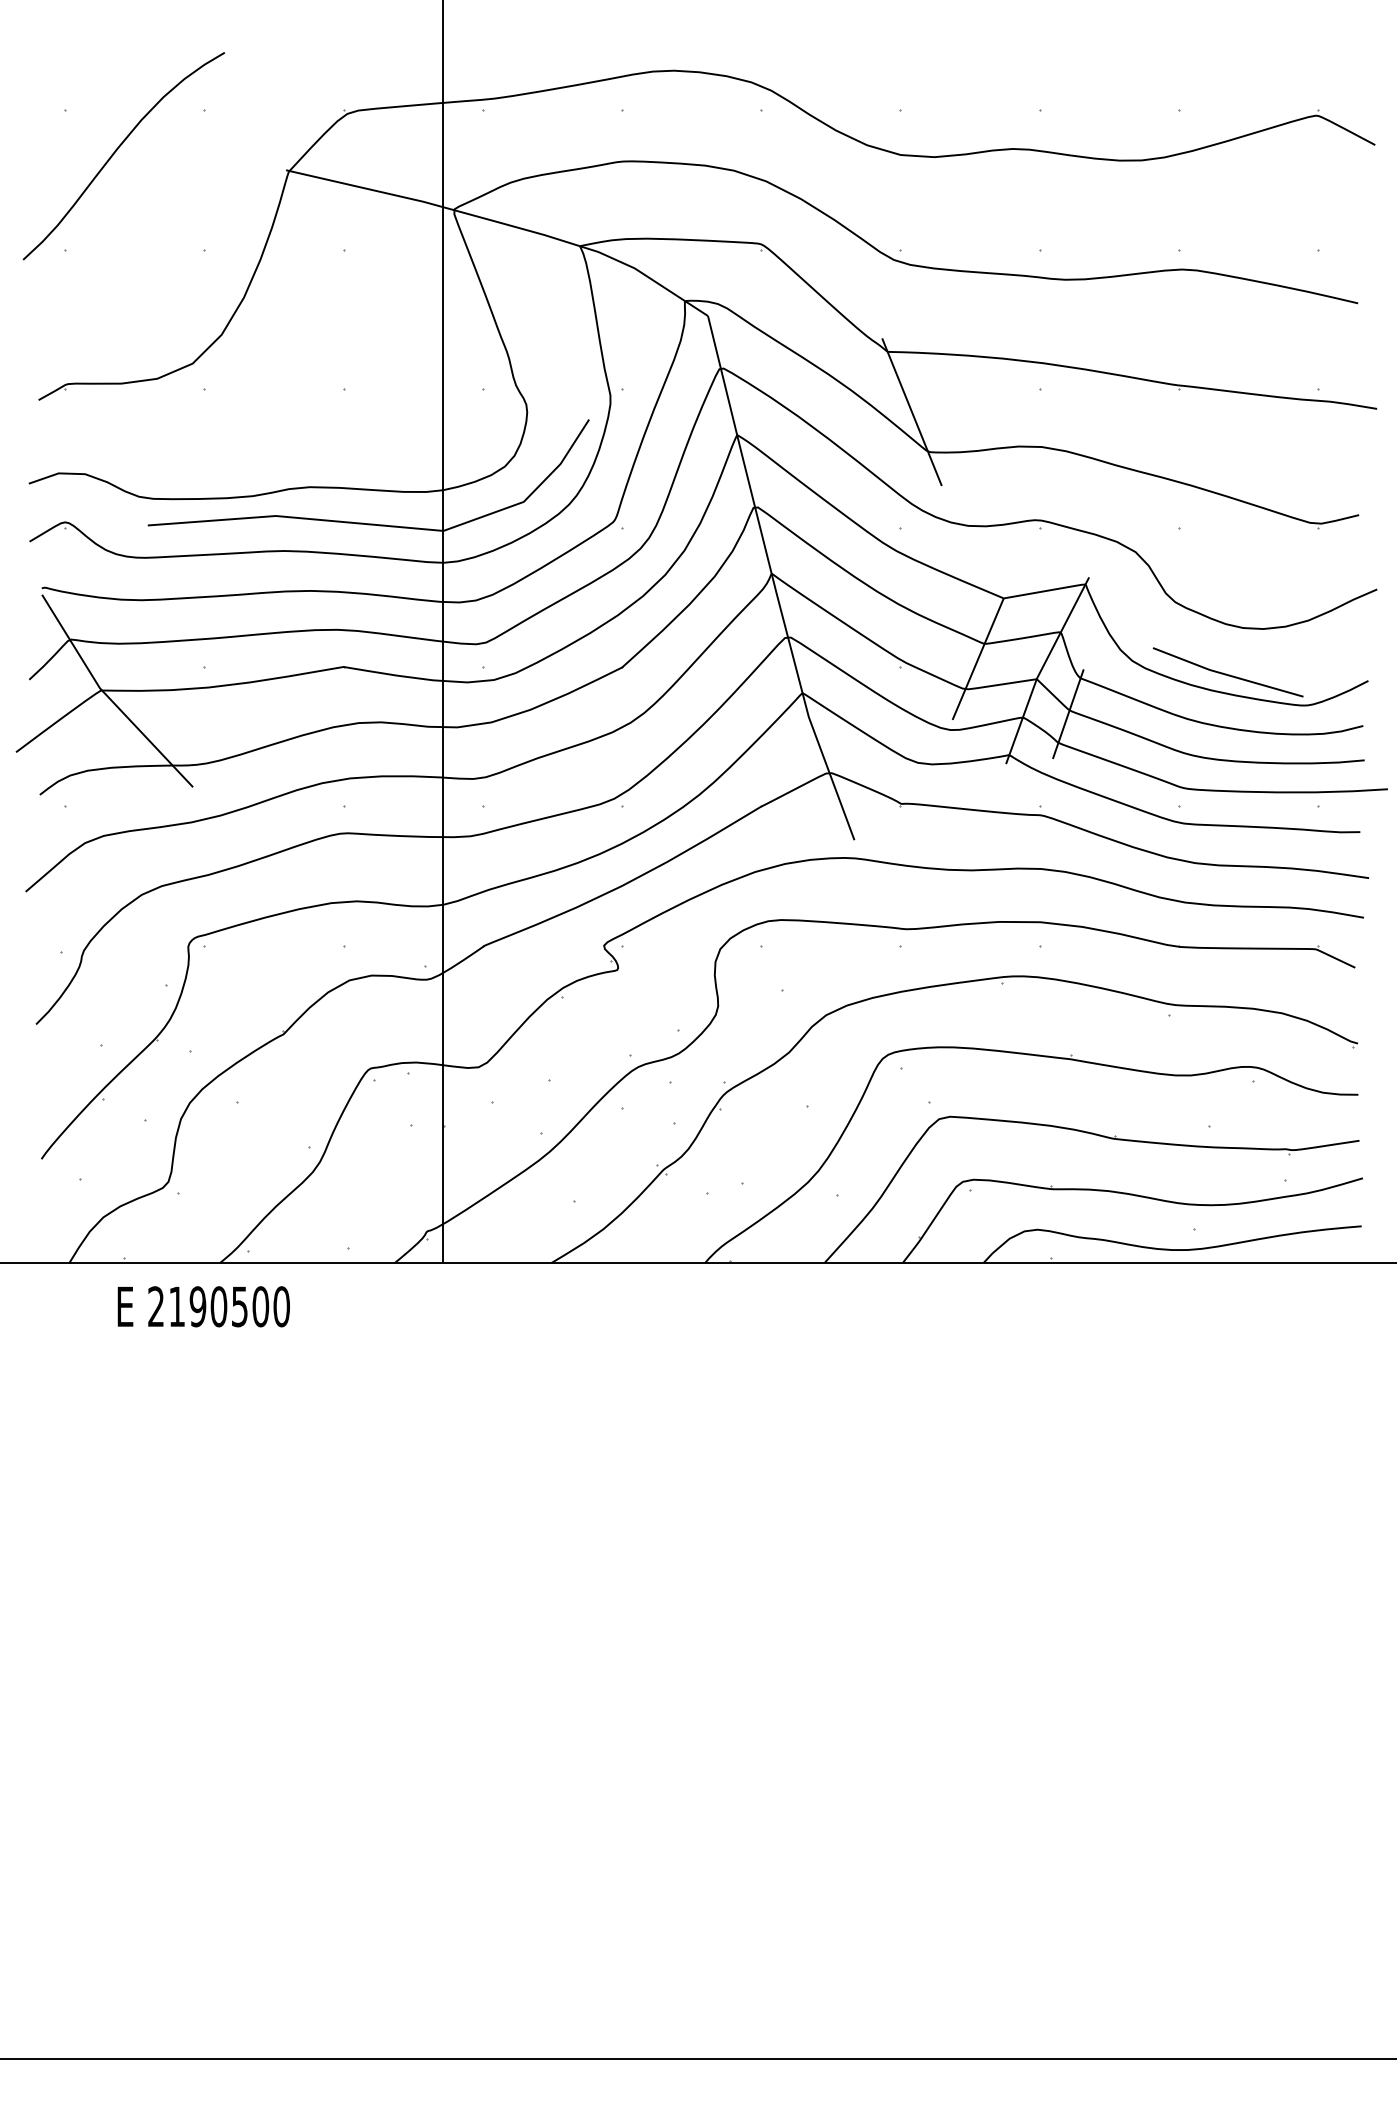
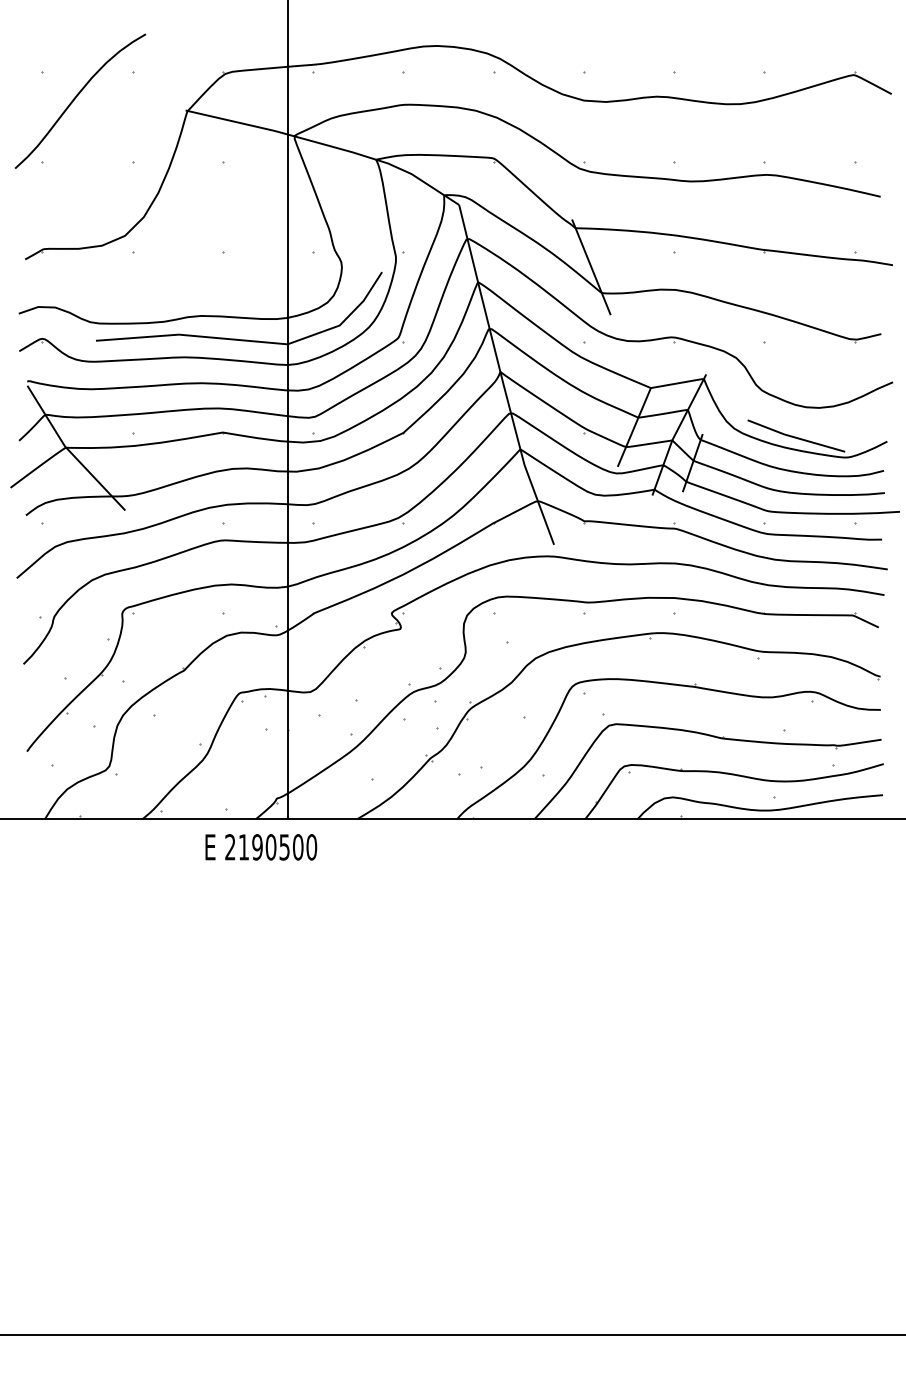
text: (204, 1307) -> (261, 847), moved

